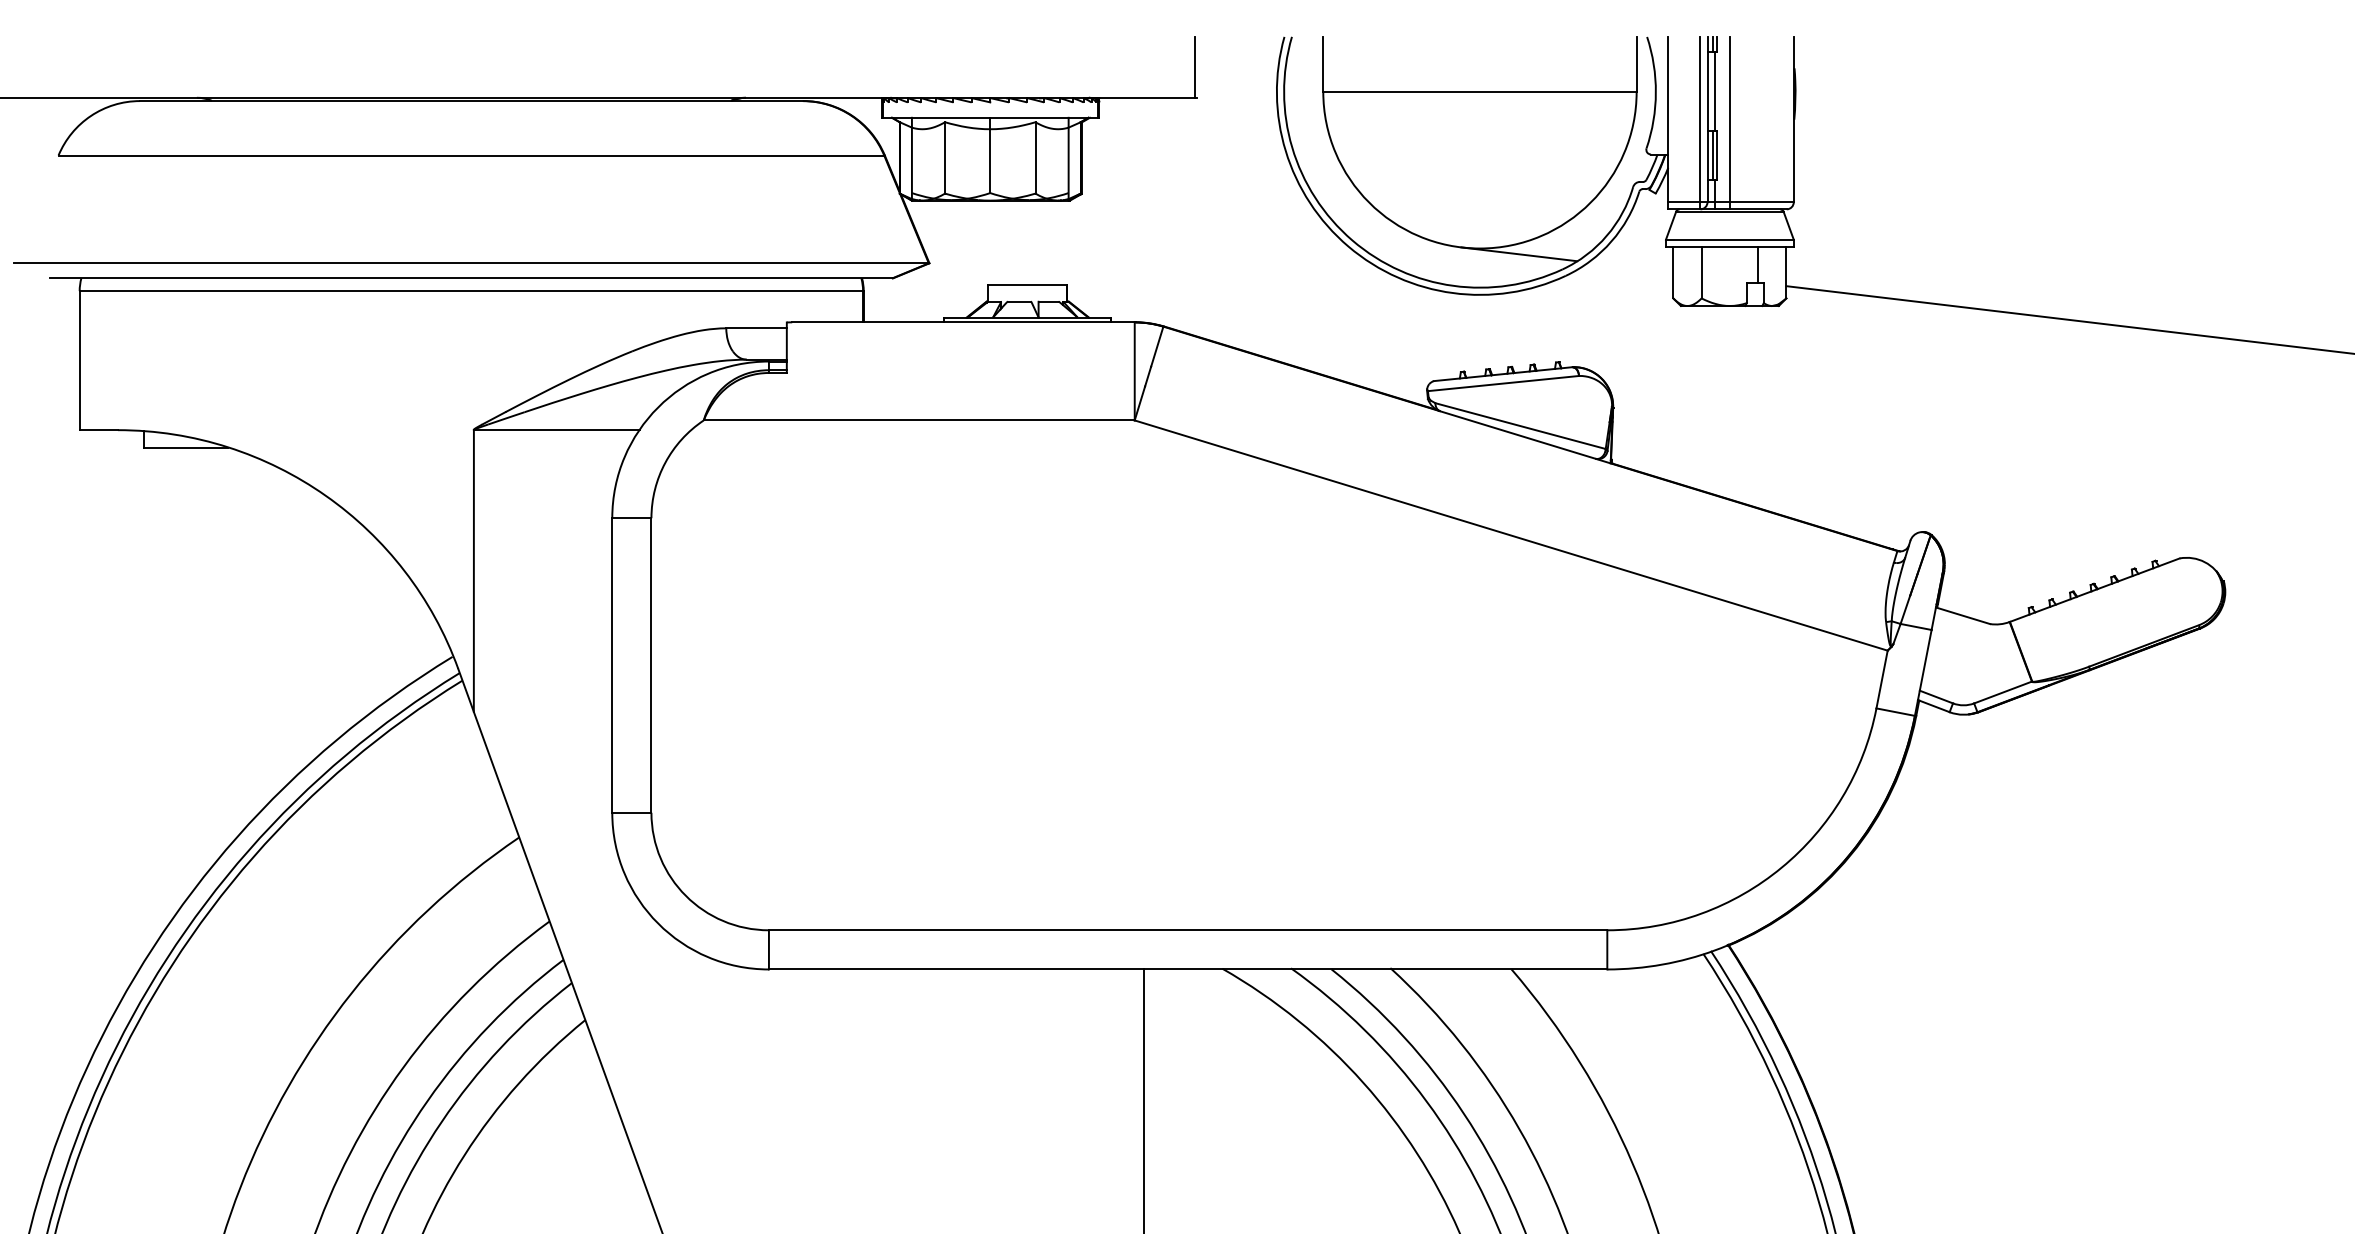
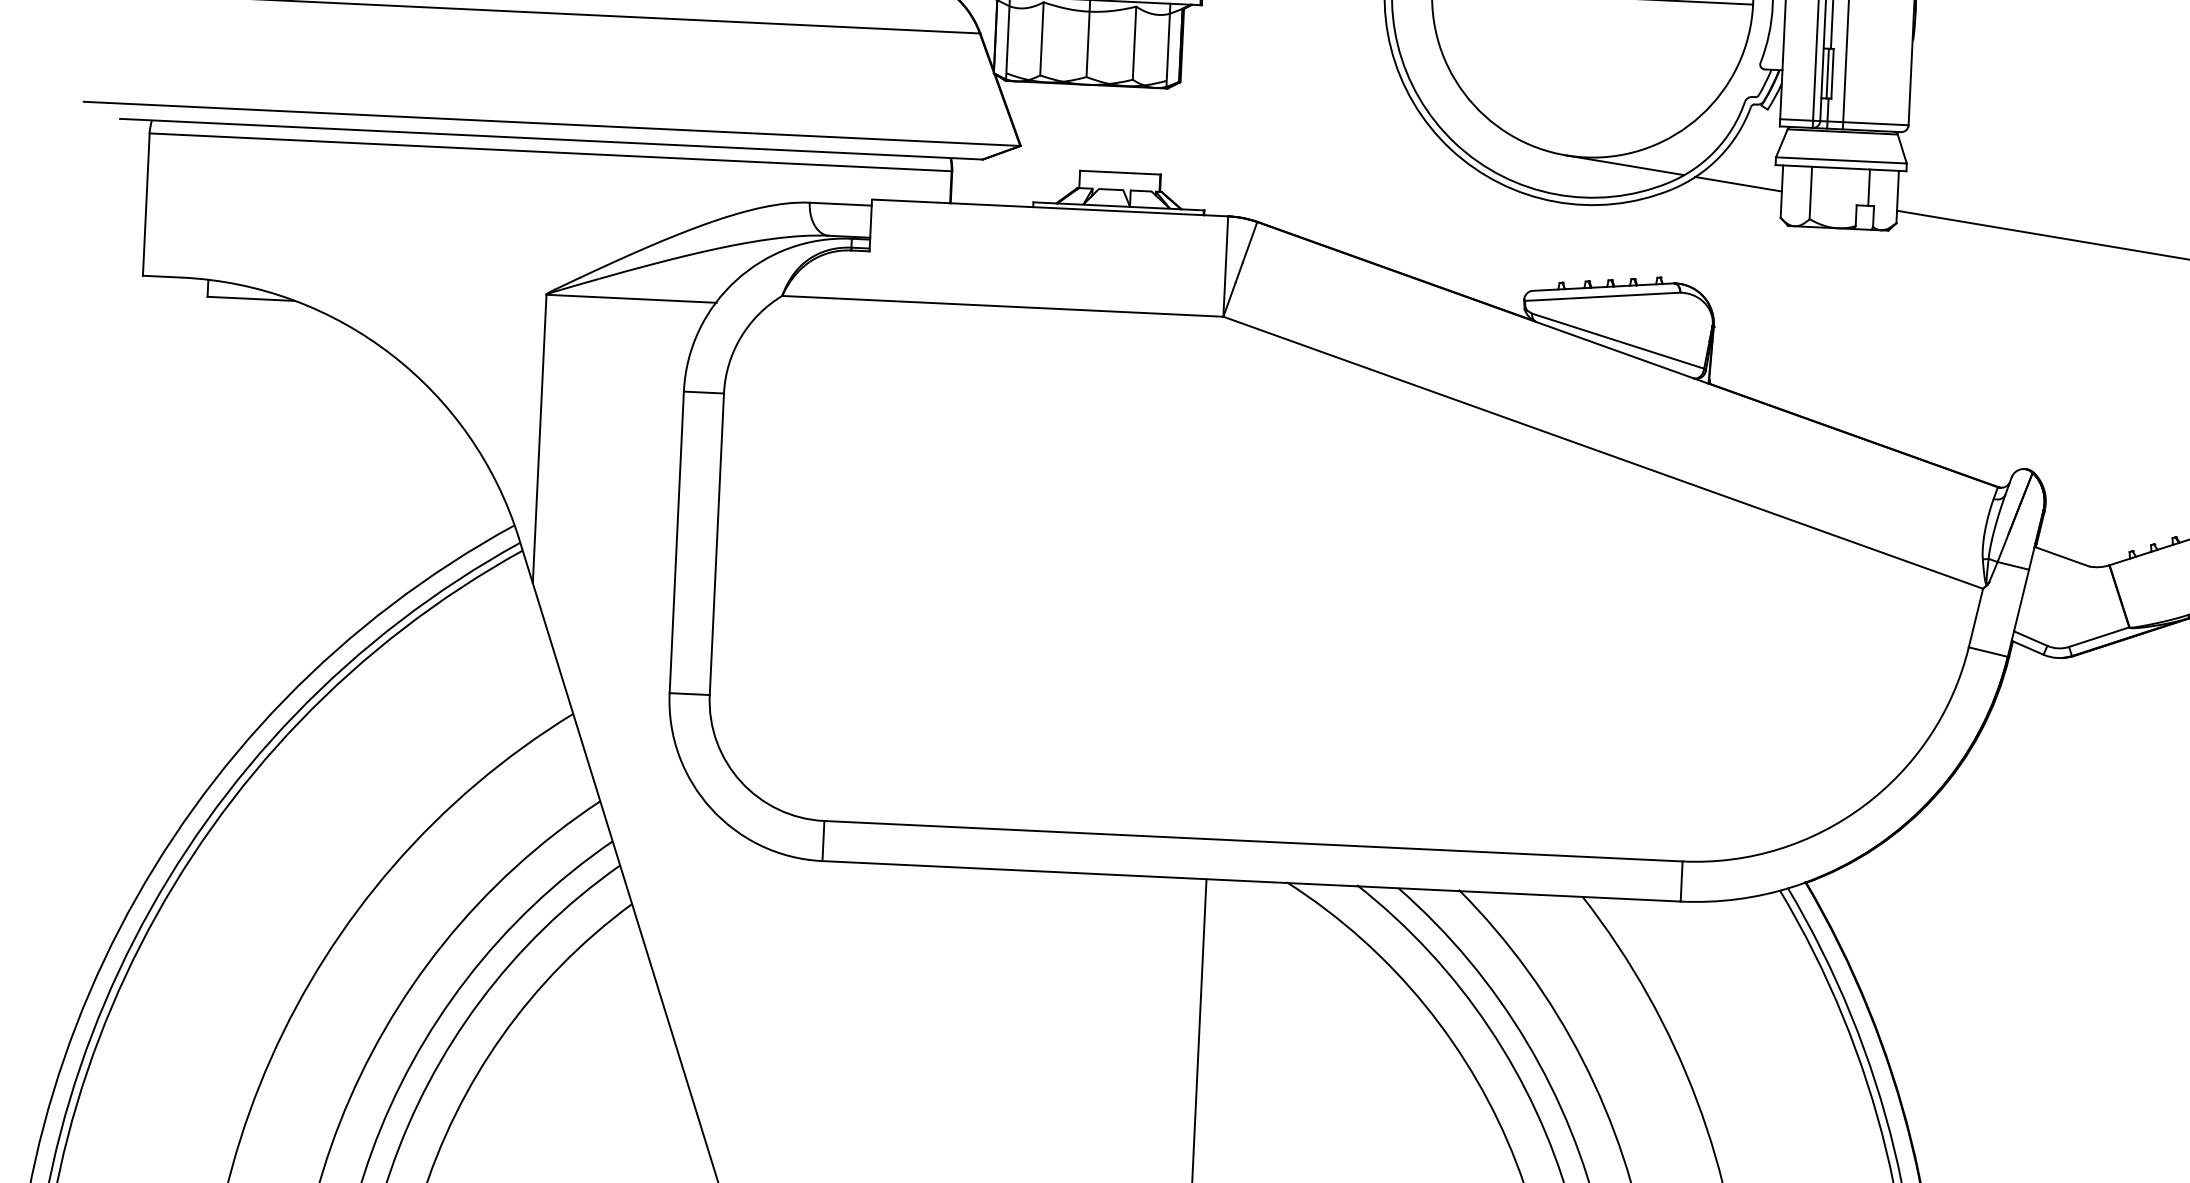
line: (1630, 267) -> (1738, 184), added

